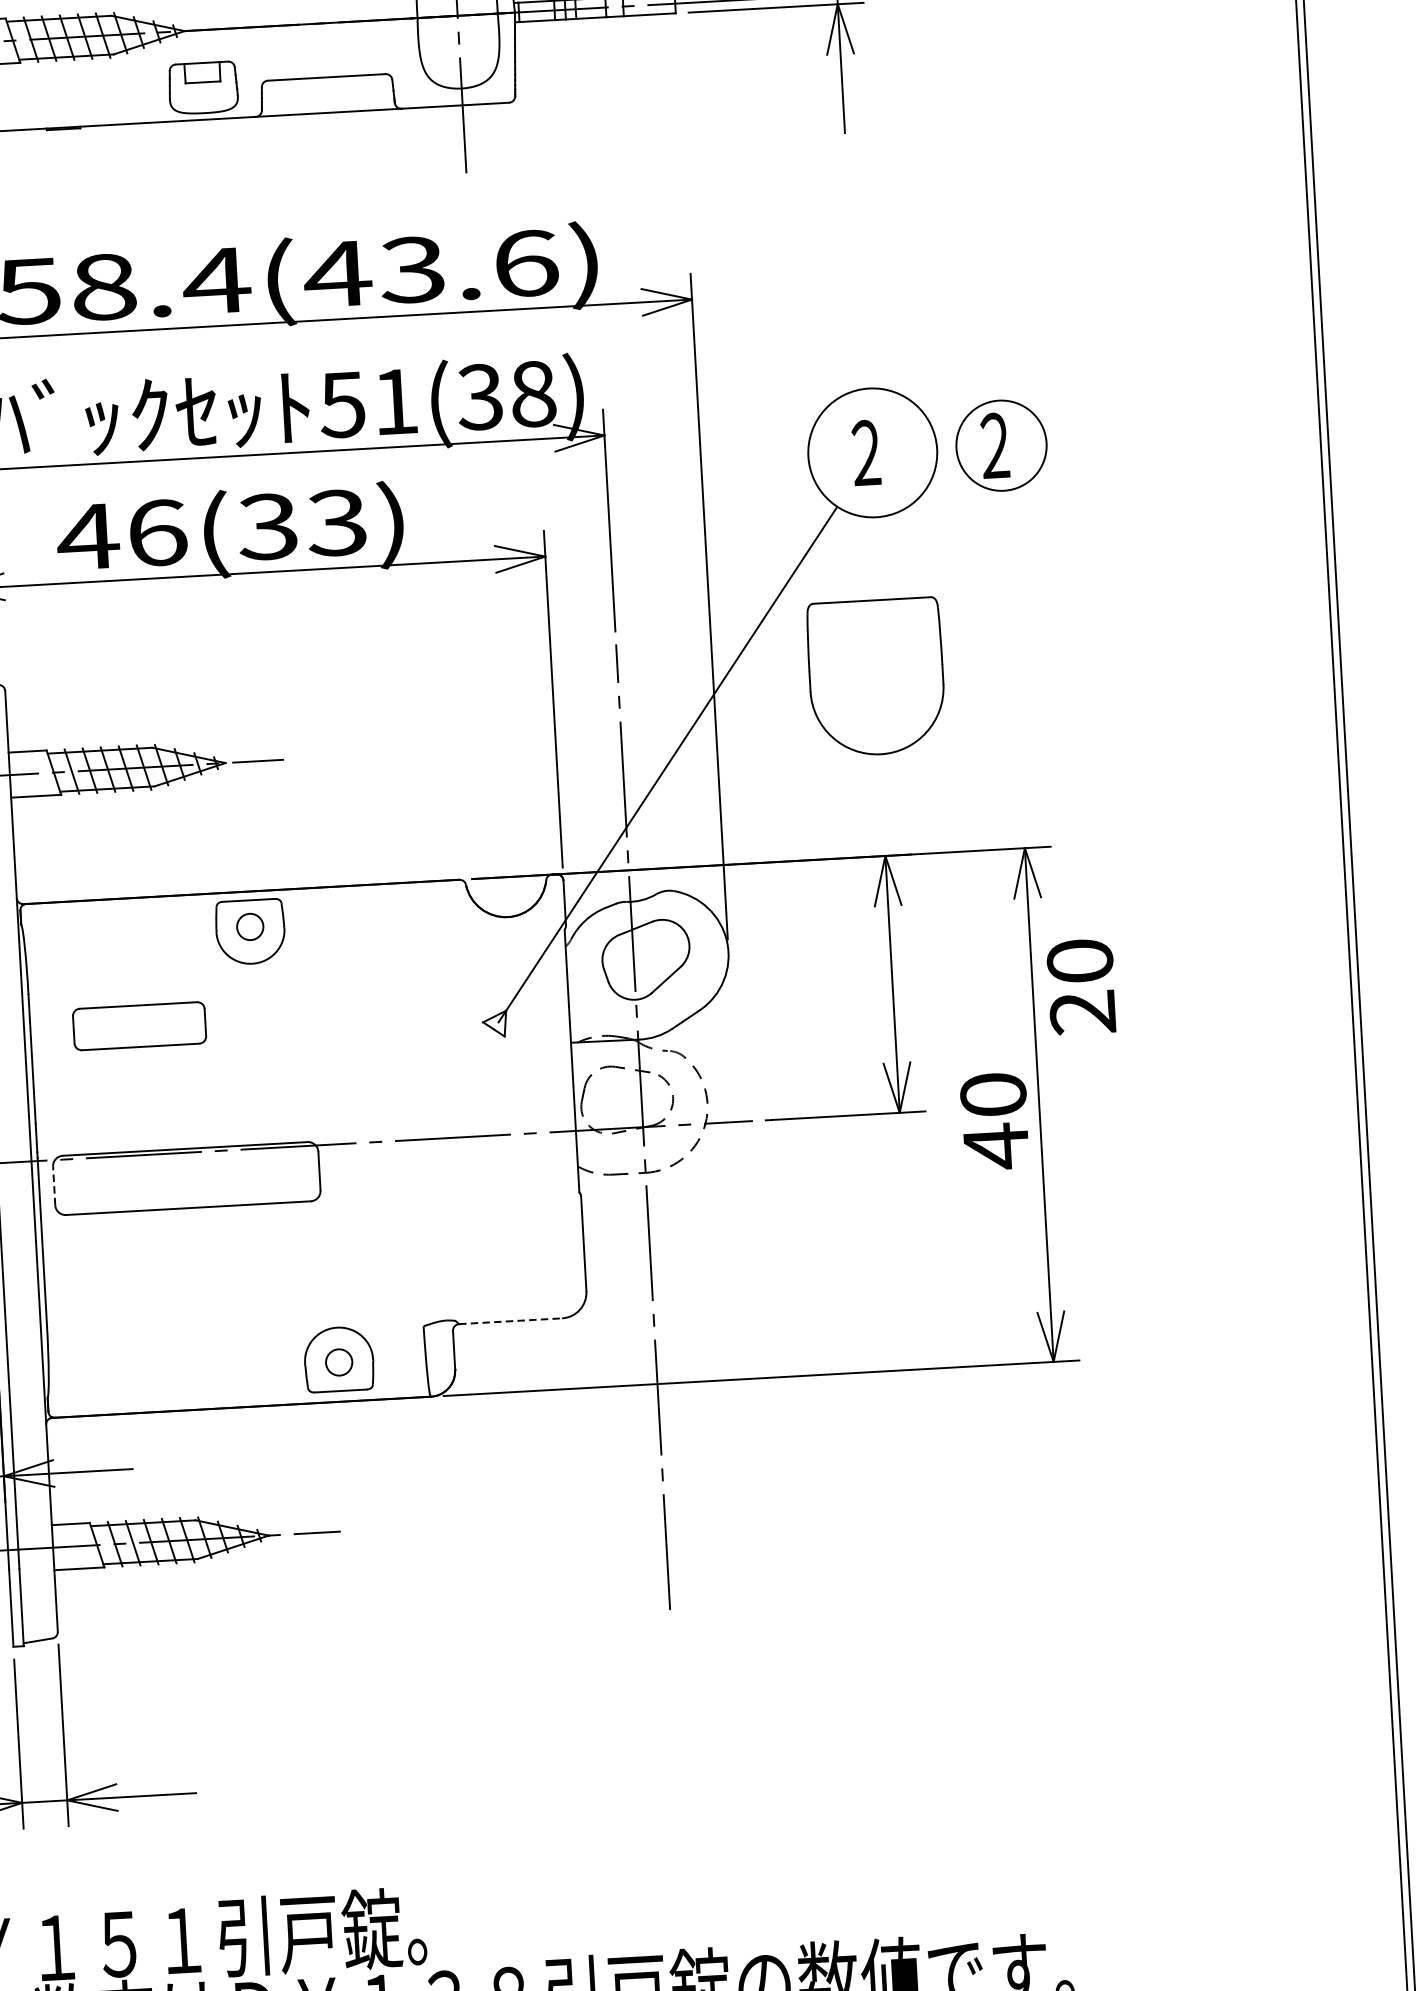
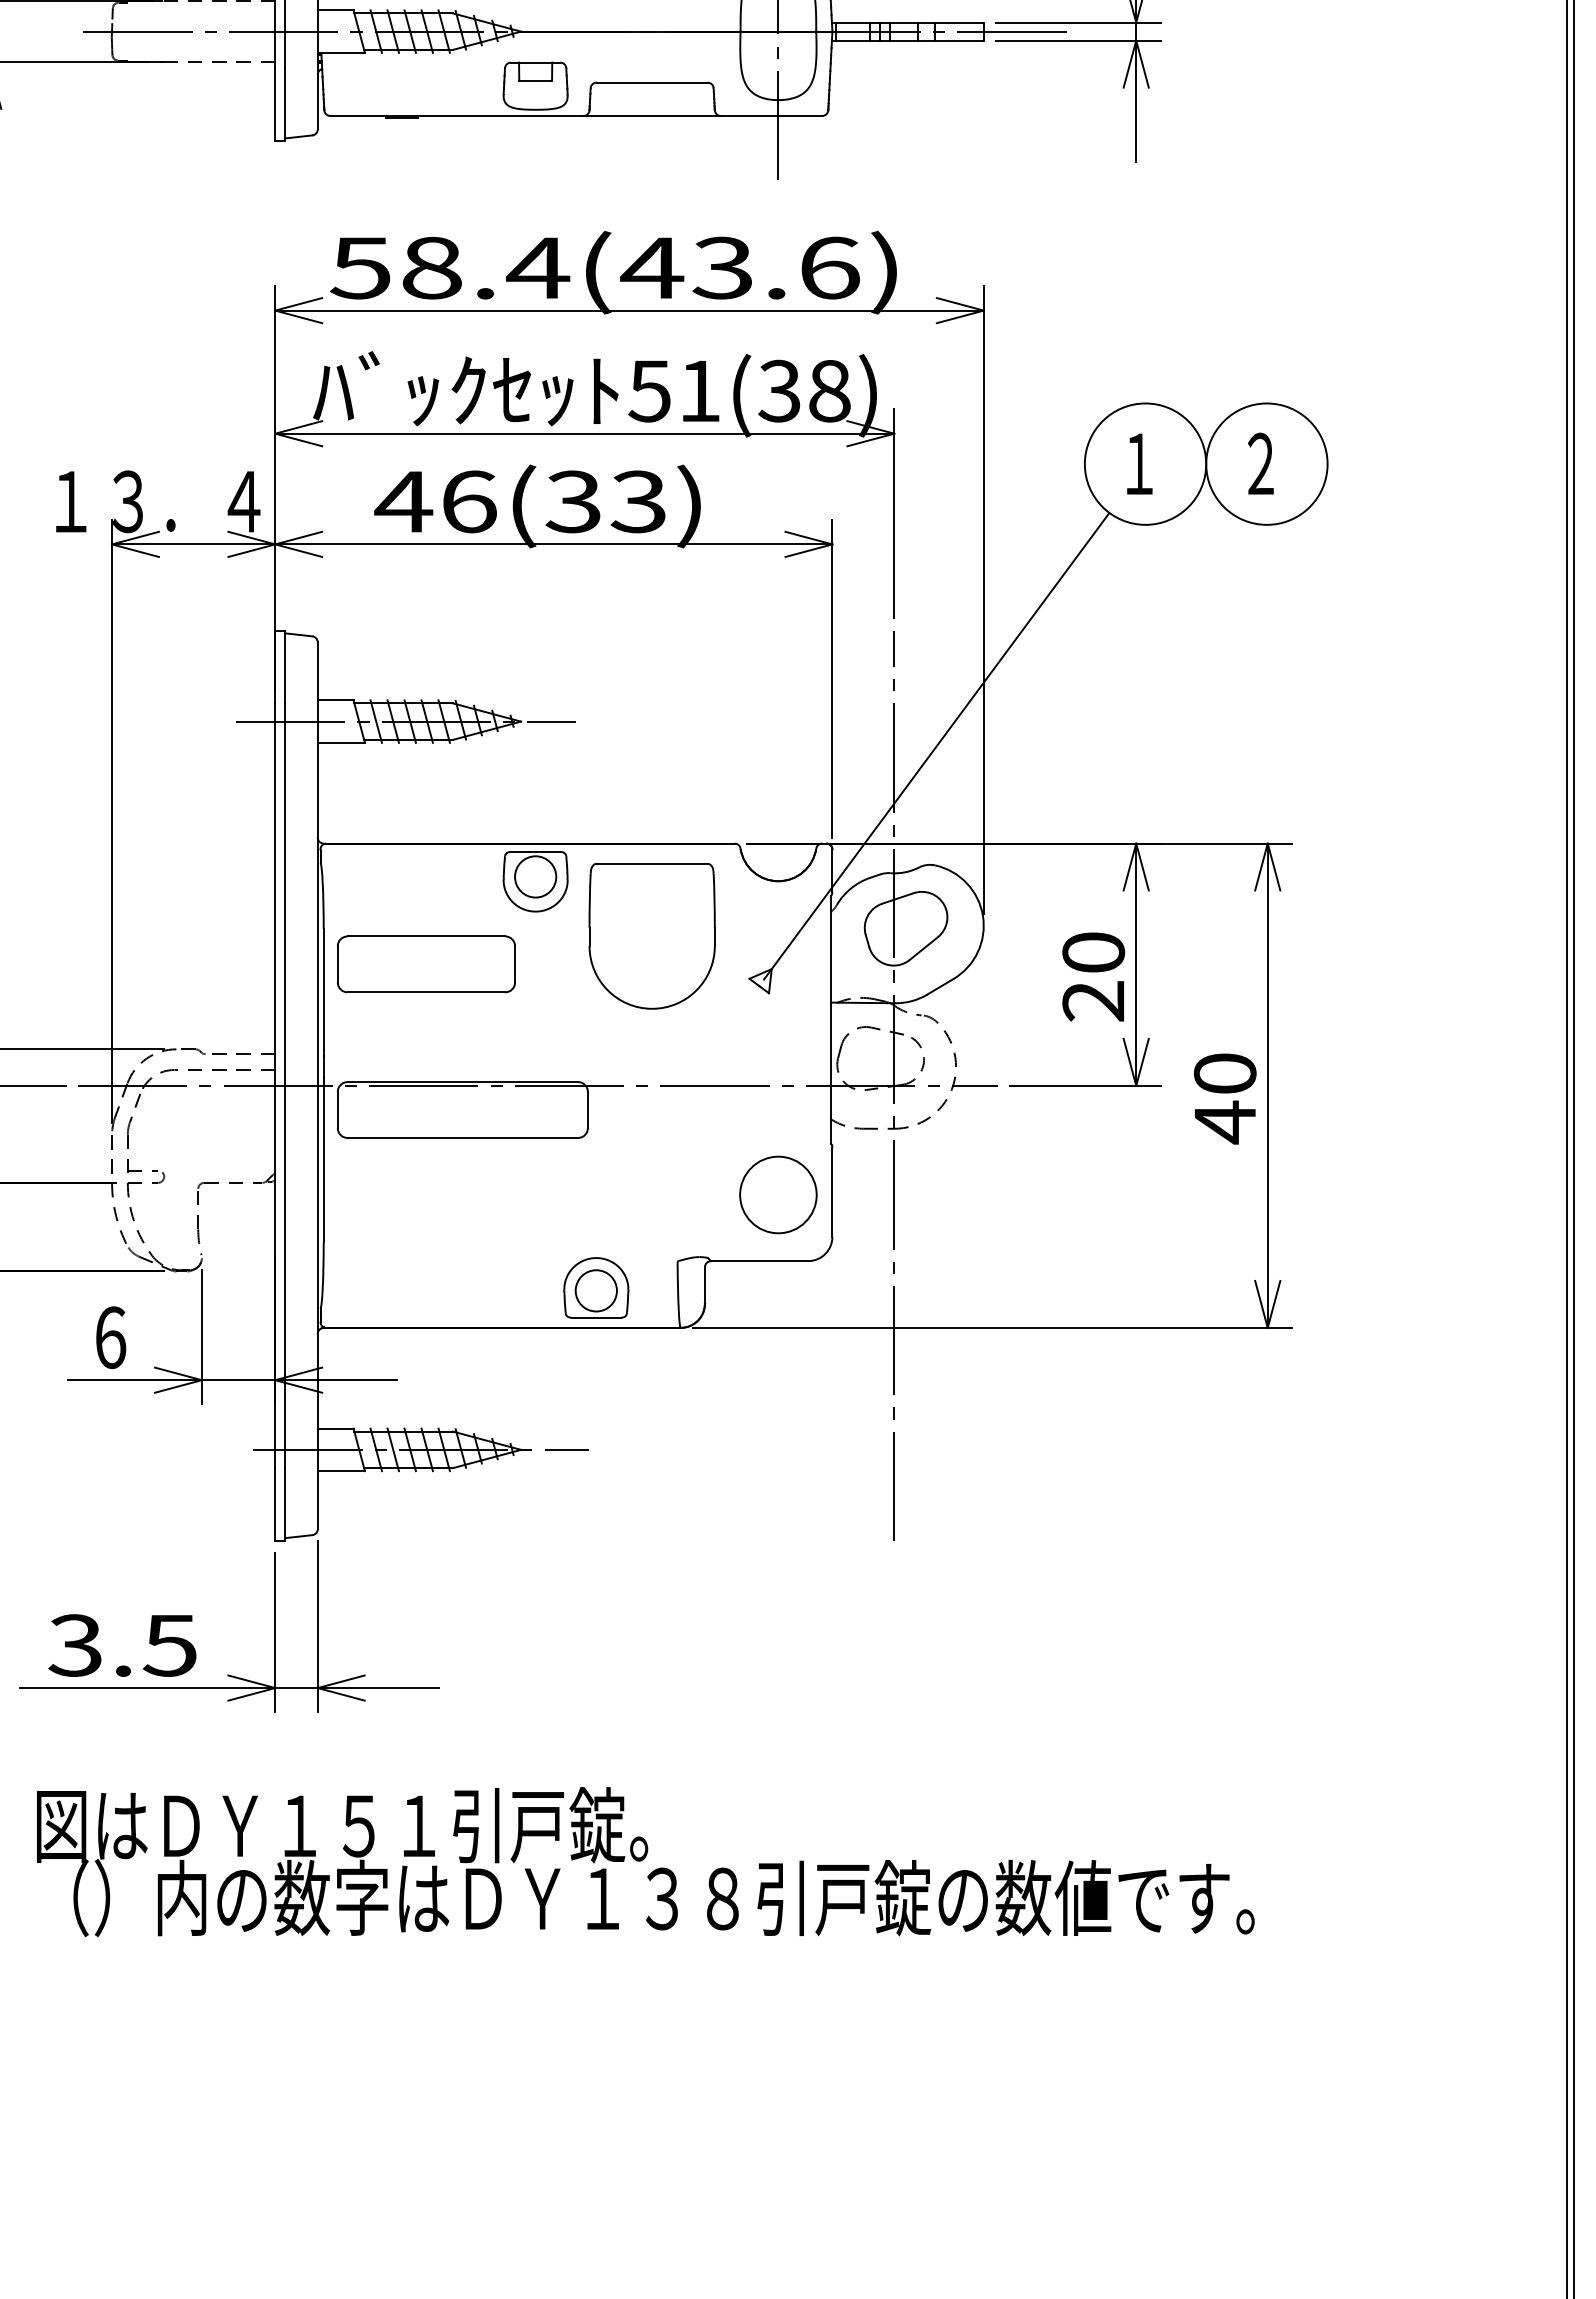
circle: (1001, 445) -> (1266, 463), size x1.43
text: (866, 452) -> (1139, 463), ２ -> １
part: (875, 677) -> (651, 936), moved
circle: (250, 926) -> (535, 876), size x1.67
text: (1081, 986) -> (1093, 976), moved
part: (139, 1026) -> (426, 964), size x1.43
line: (53, 1185) -> (337, 1109), dashed -> solid
circle: (526, 1249) -> (778, 1194), added
line: (510, 1321) -> (759, 1261), dashed -> solid
circle: (338, 1362) -> (595, 1290), size x1.67

